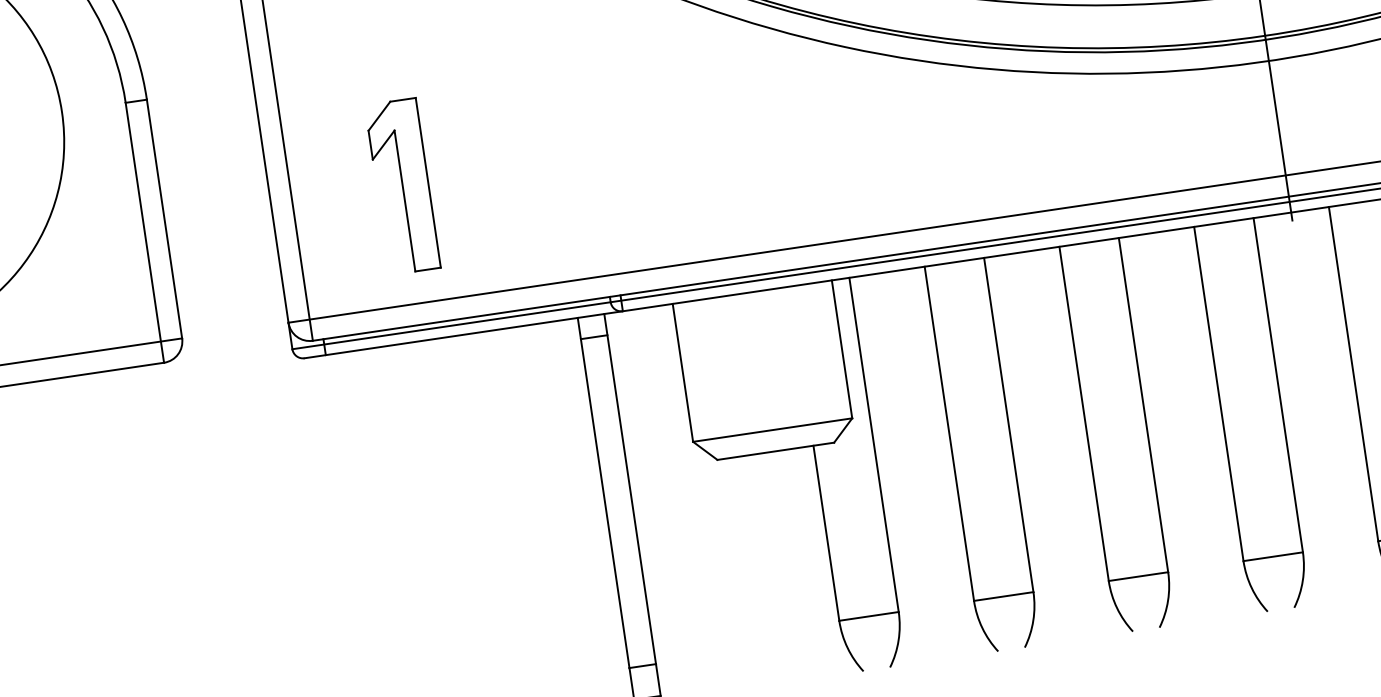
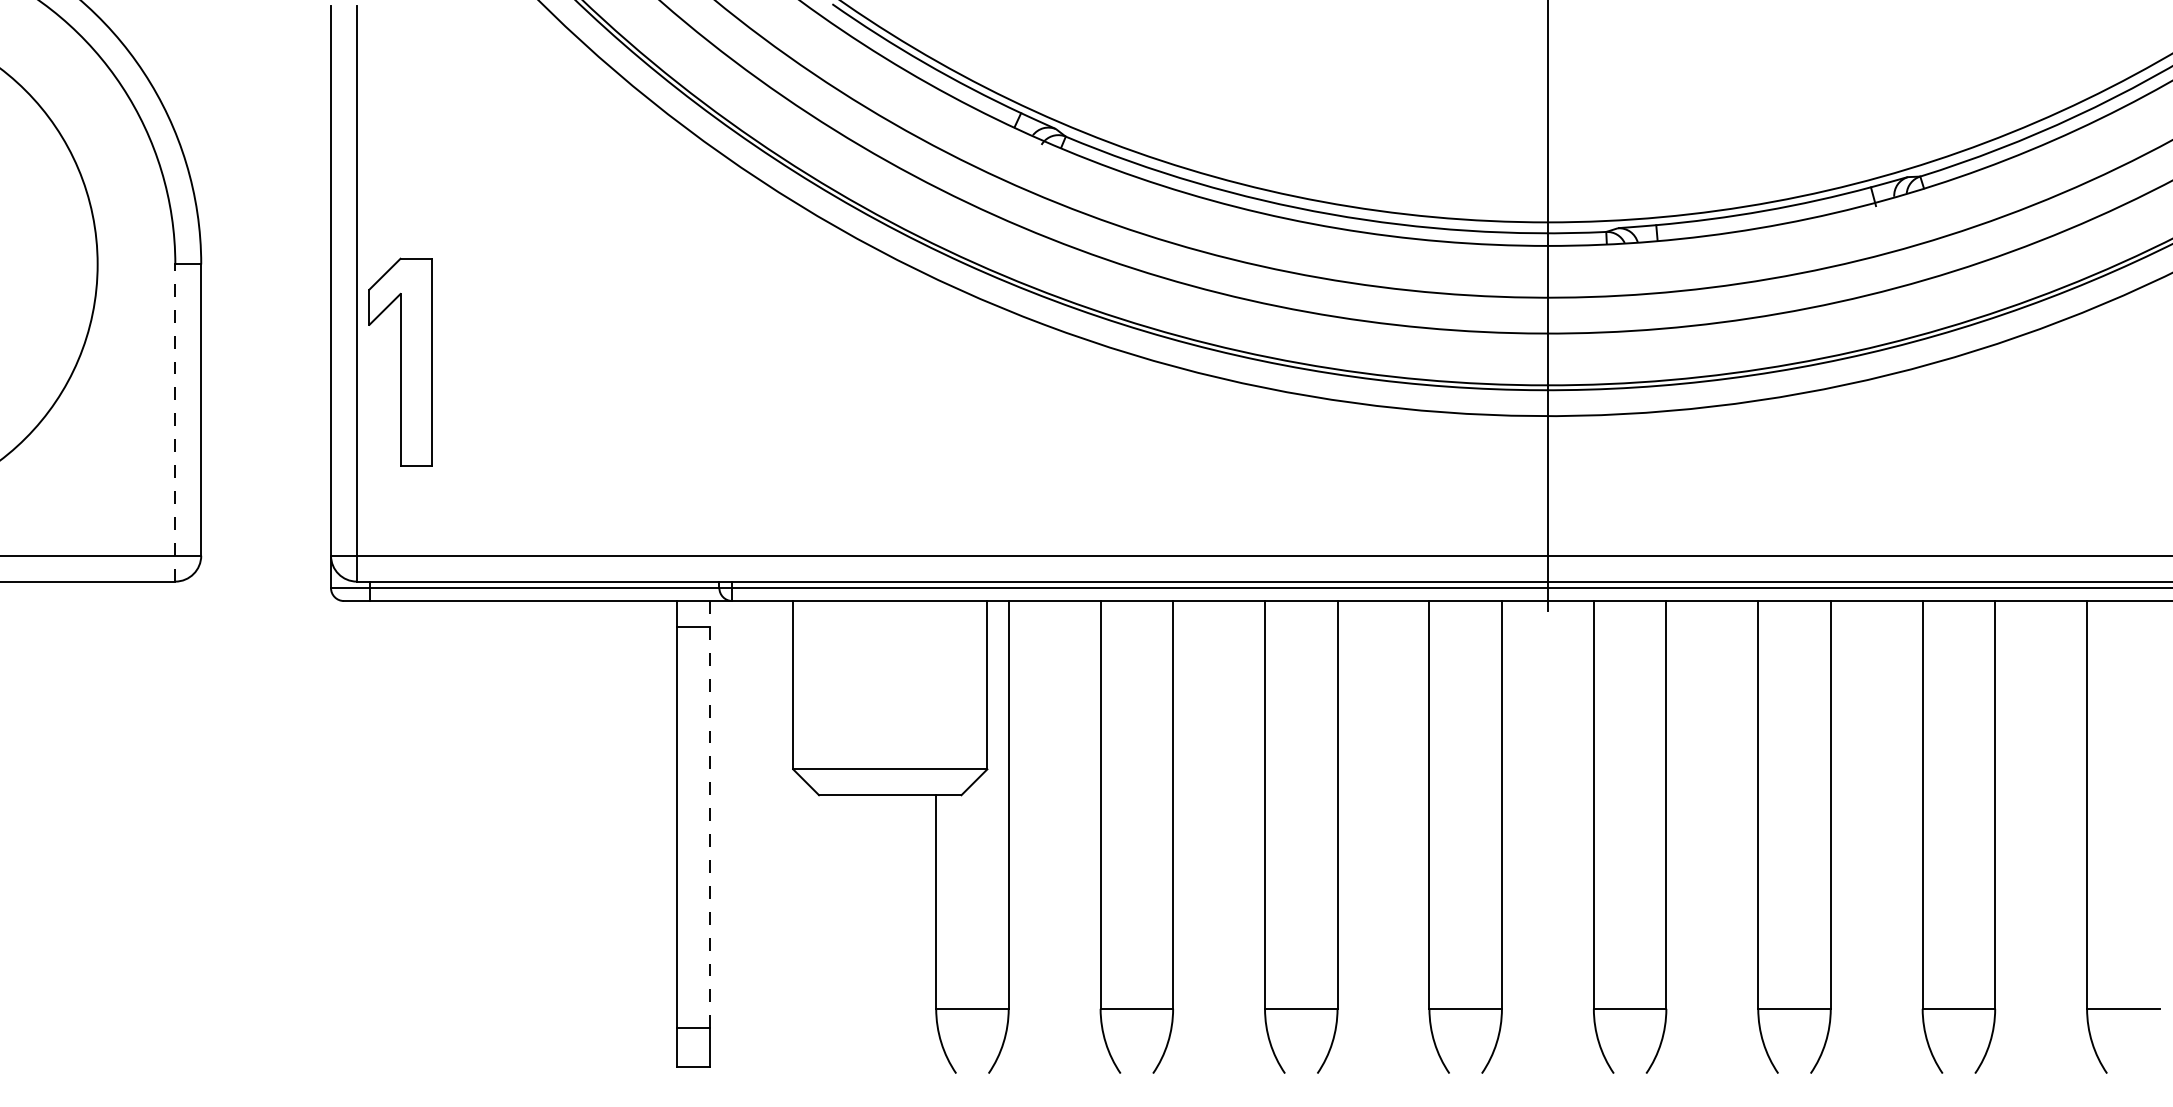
part: (402, 185) -> (400, 361), moved
line: (145, 233) -> (175, 423), solid -> dashed
line: (629, 488) -> (709, 814), solid -> dashed

